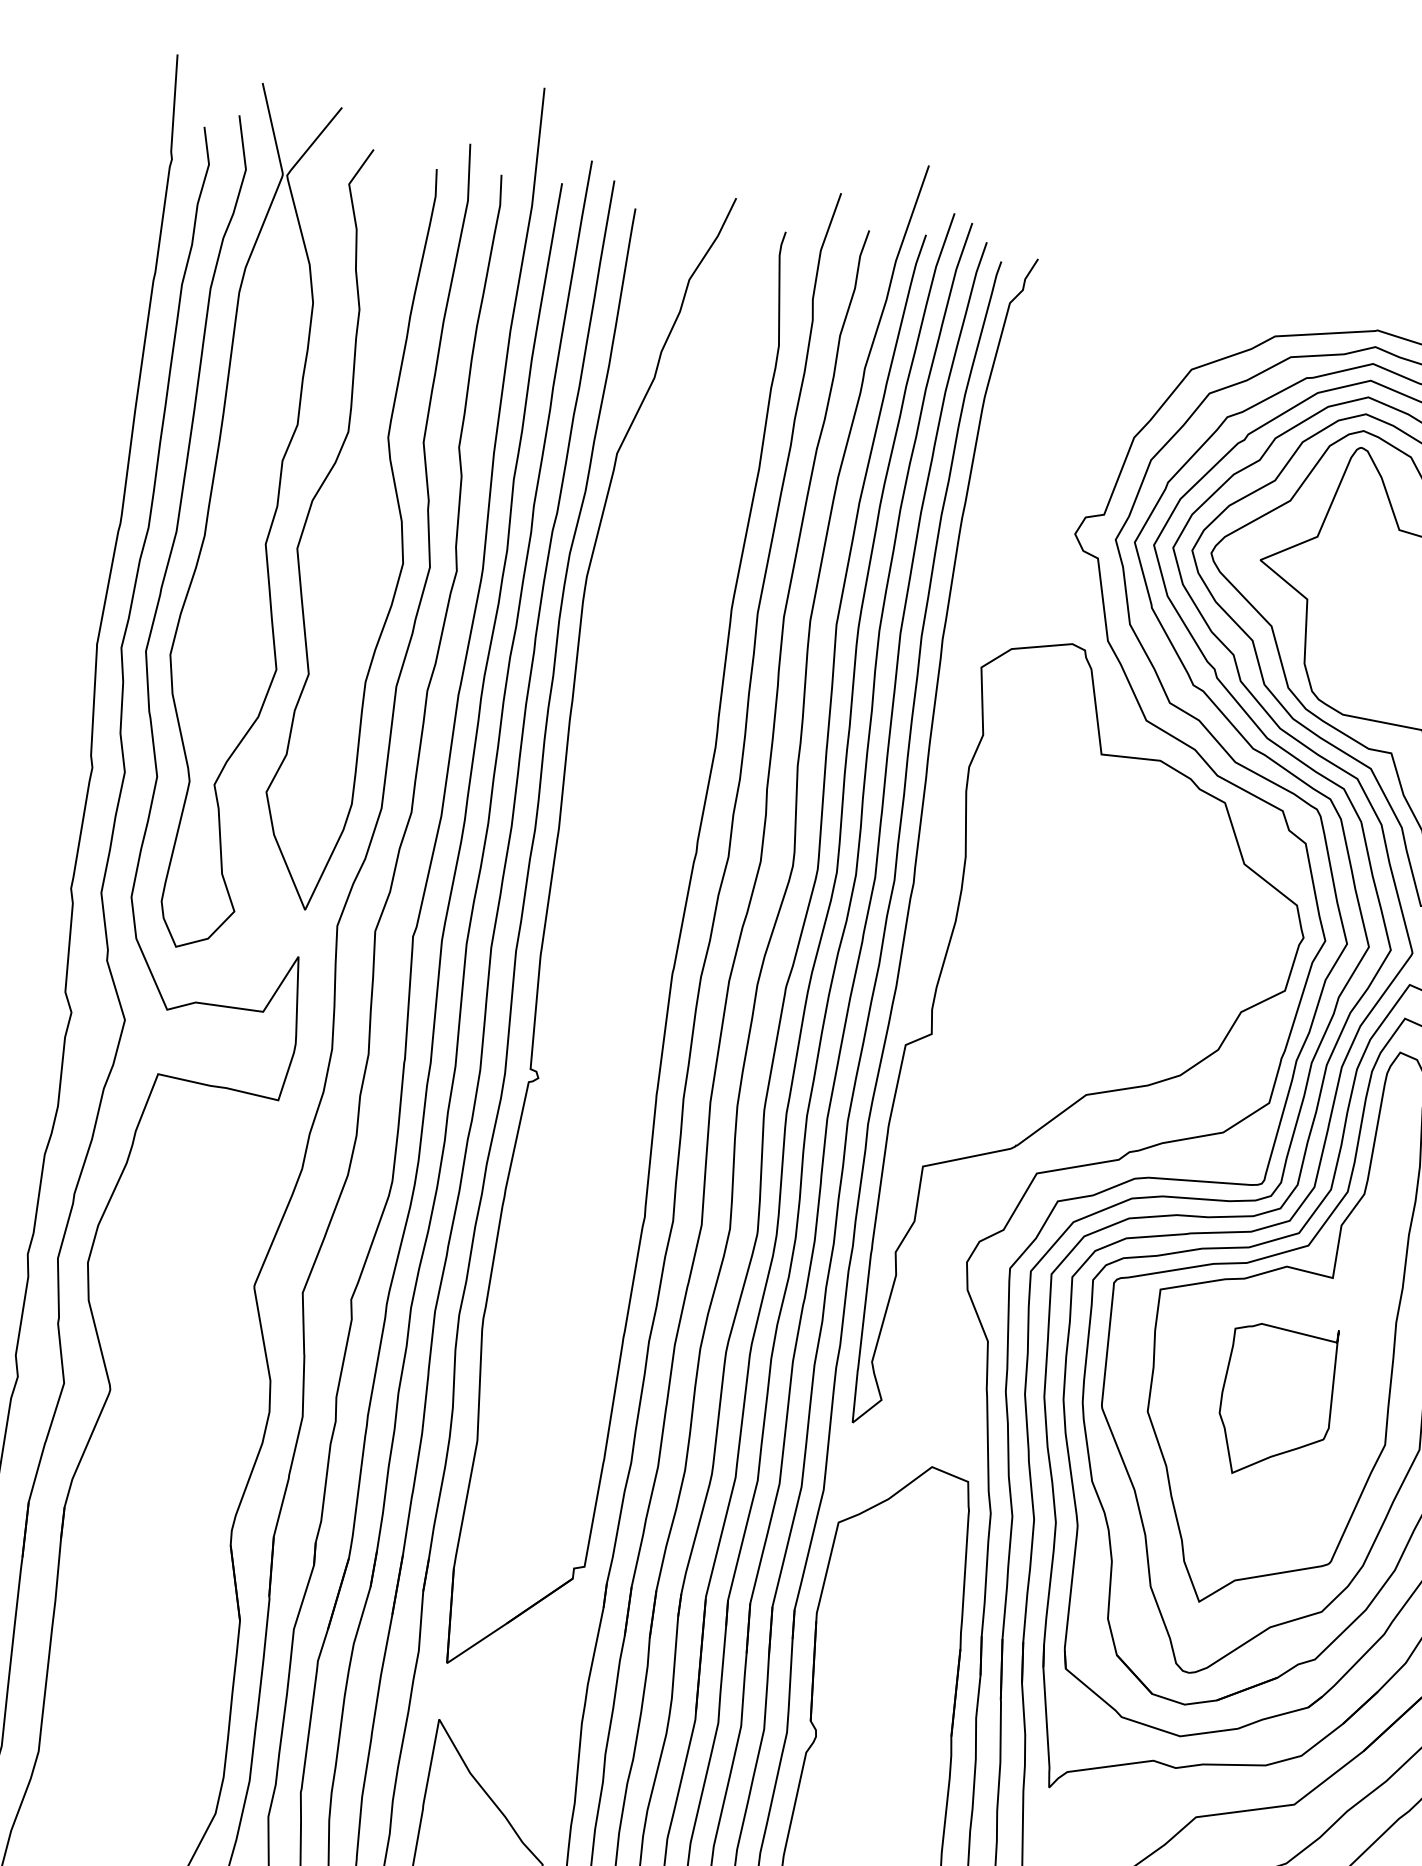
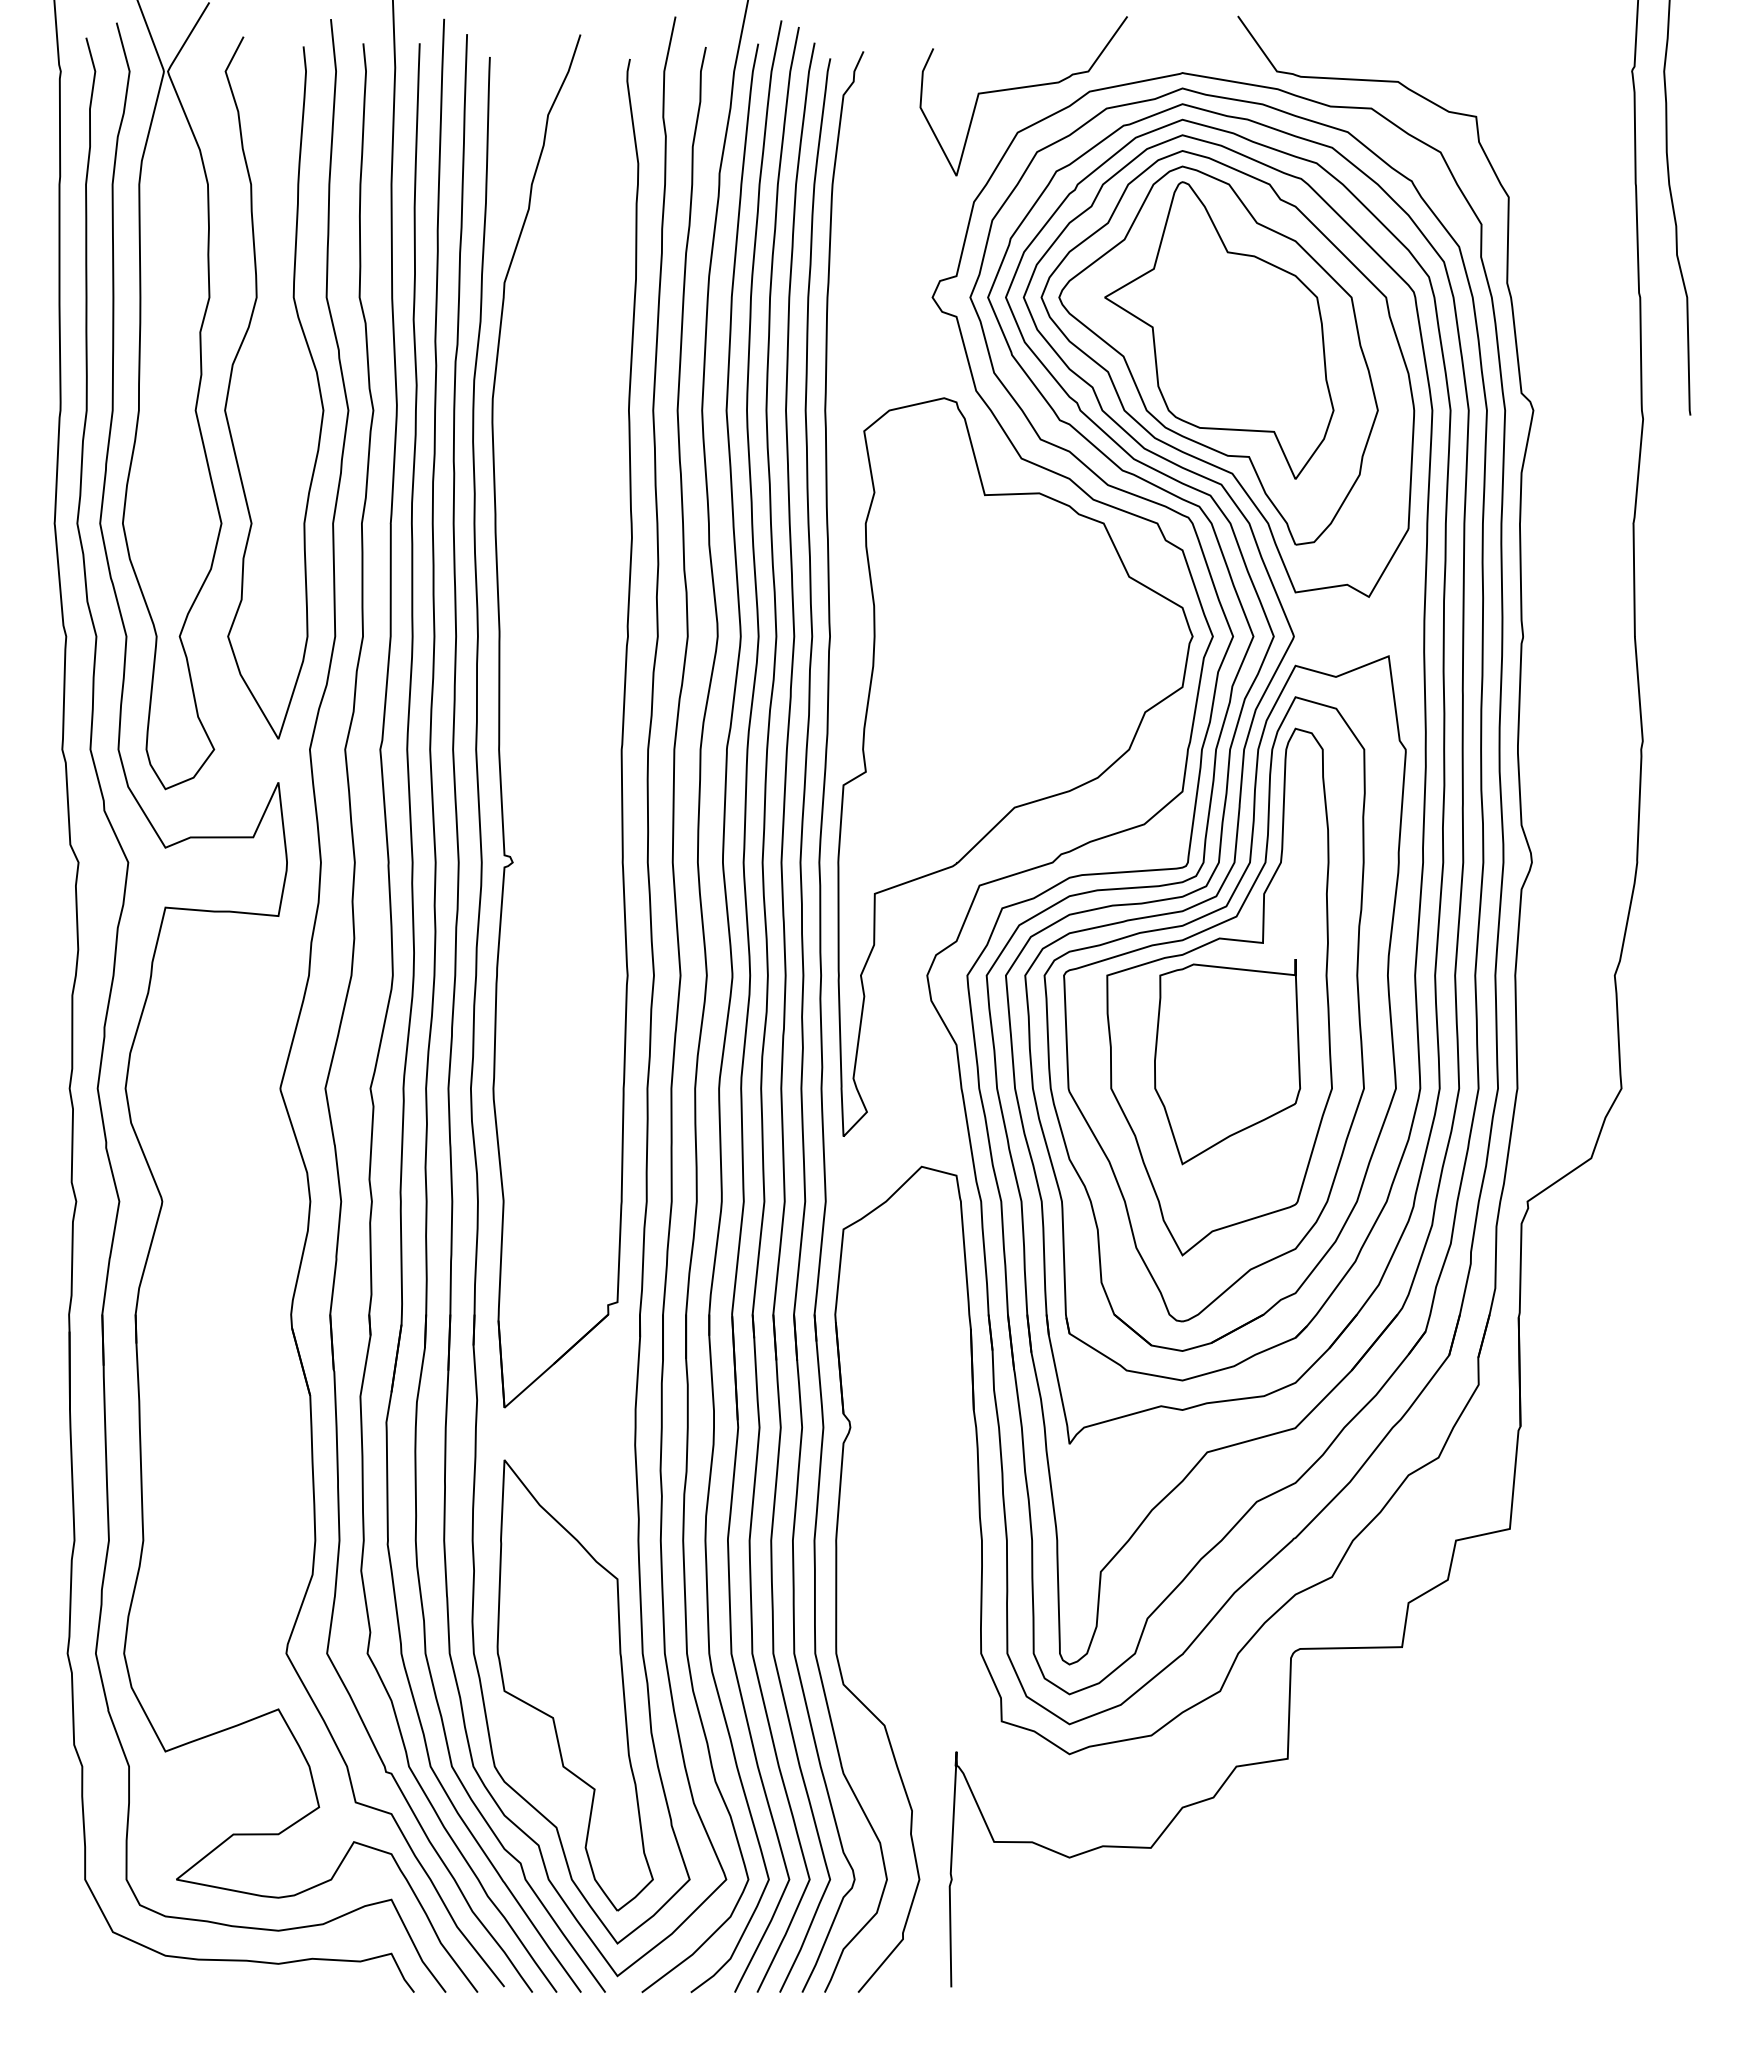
curve: (1204, 323) -> (1023, 88), added
part: (1276, 1401) -> (1227, 1062), size x1.43

